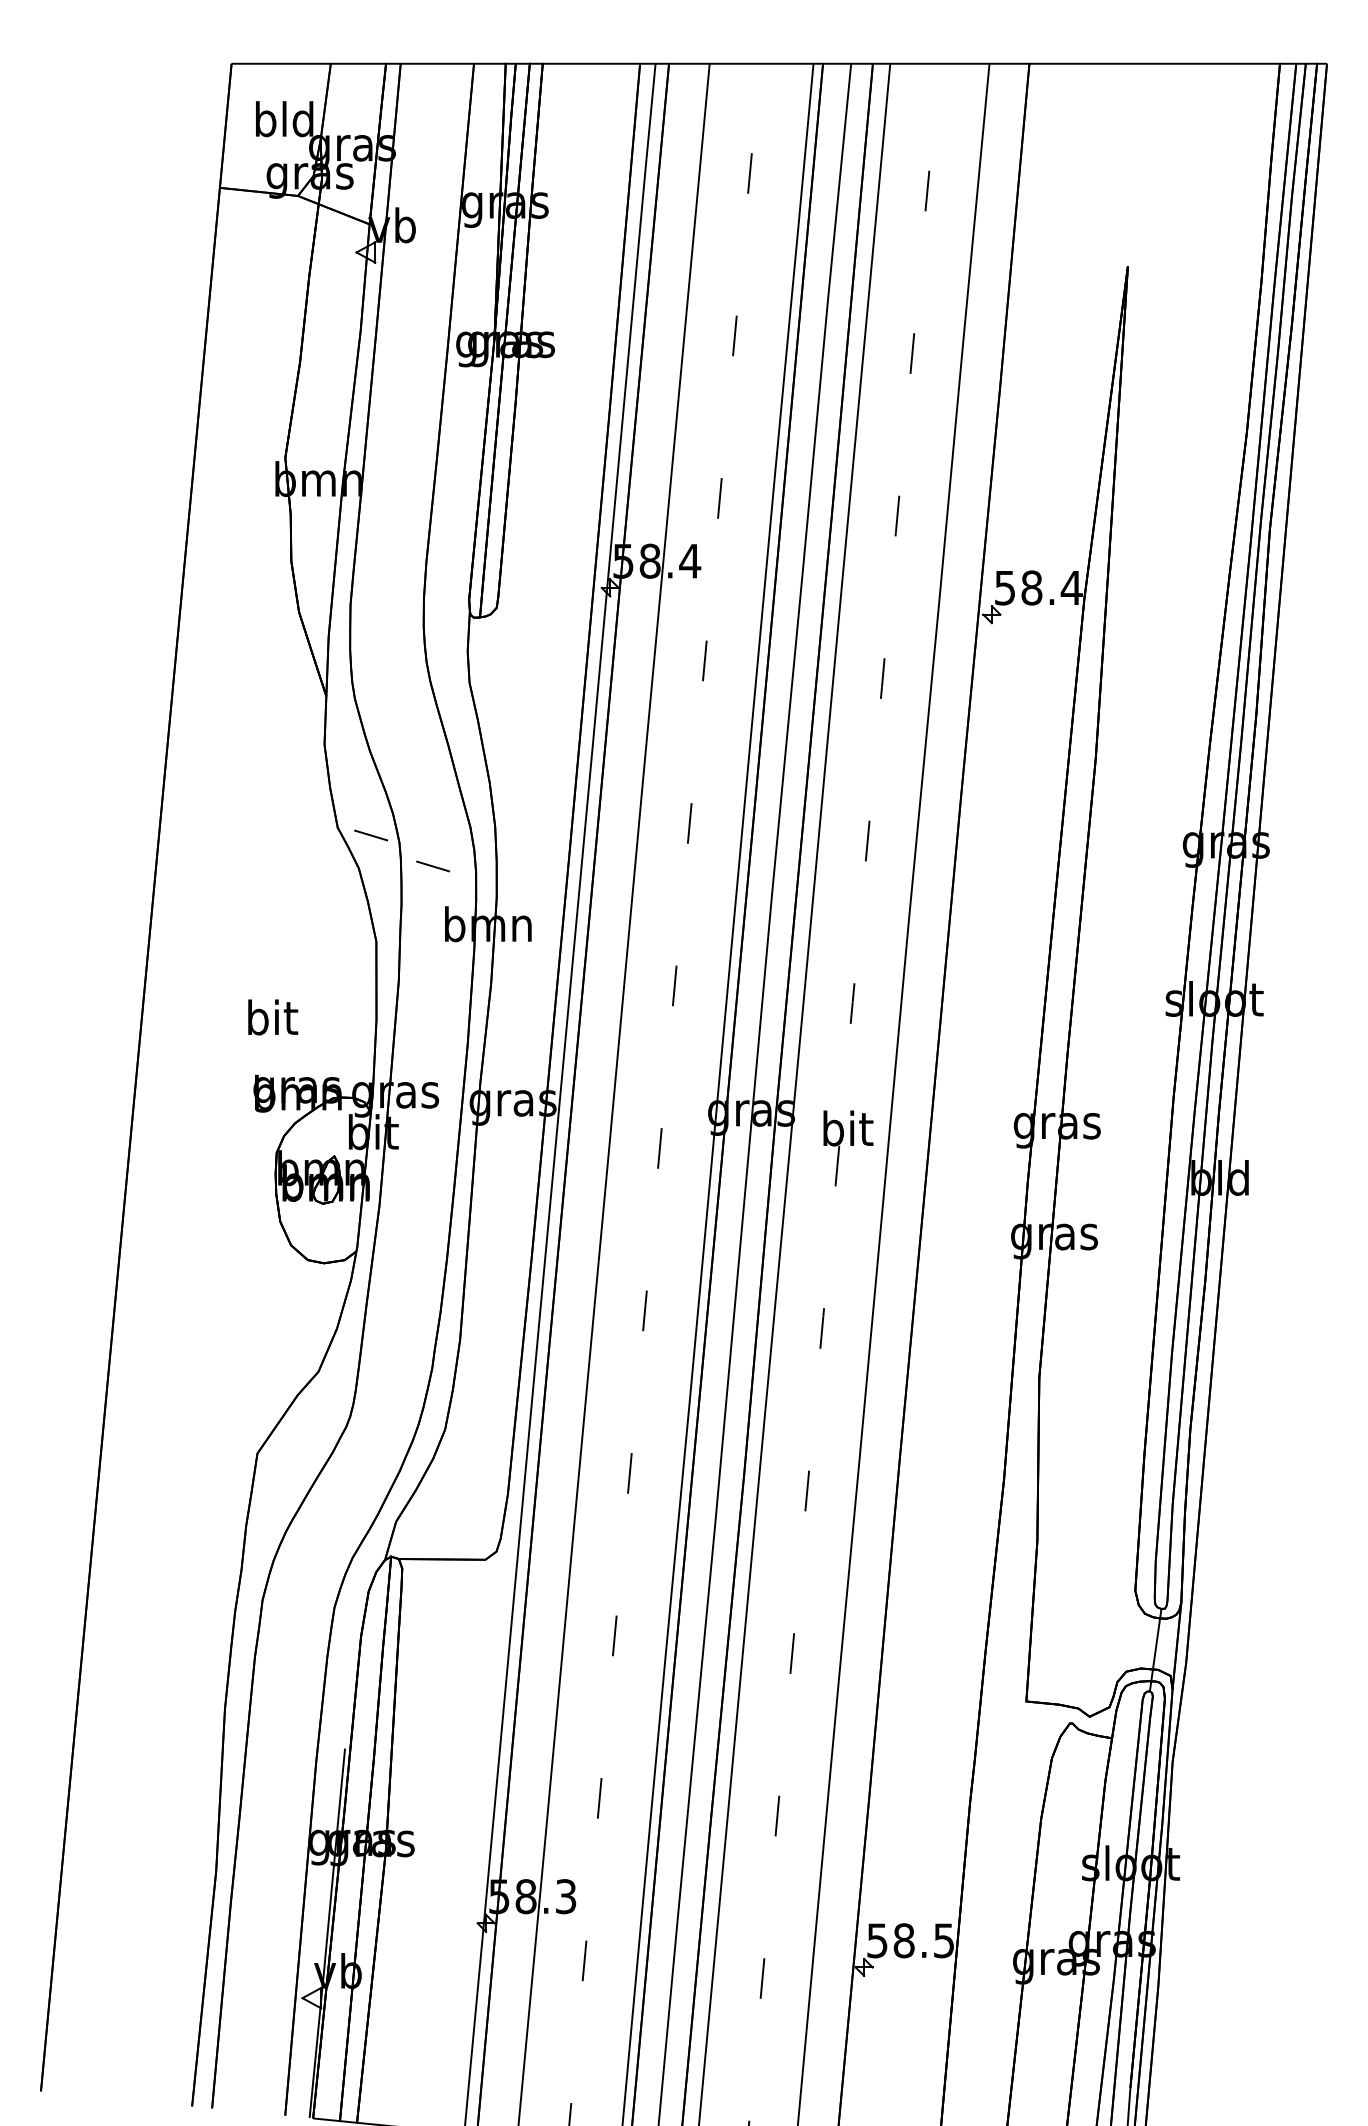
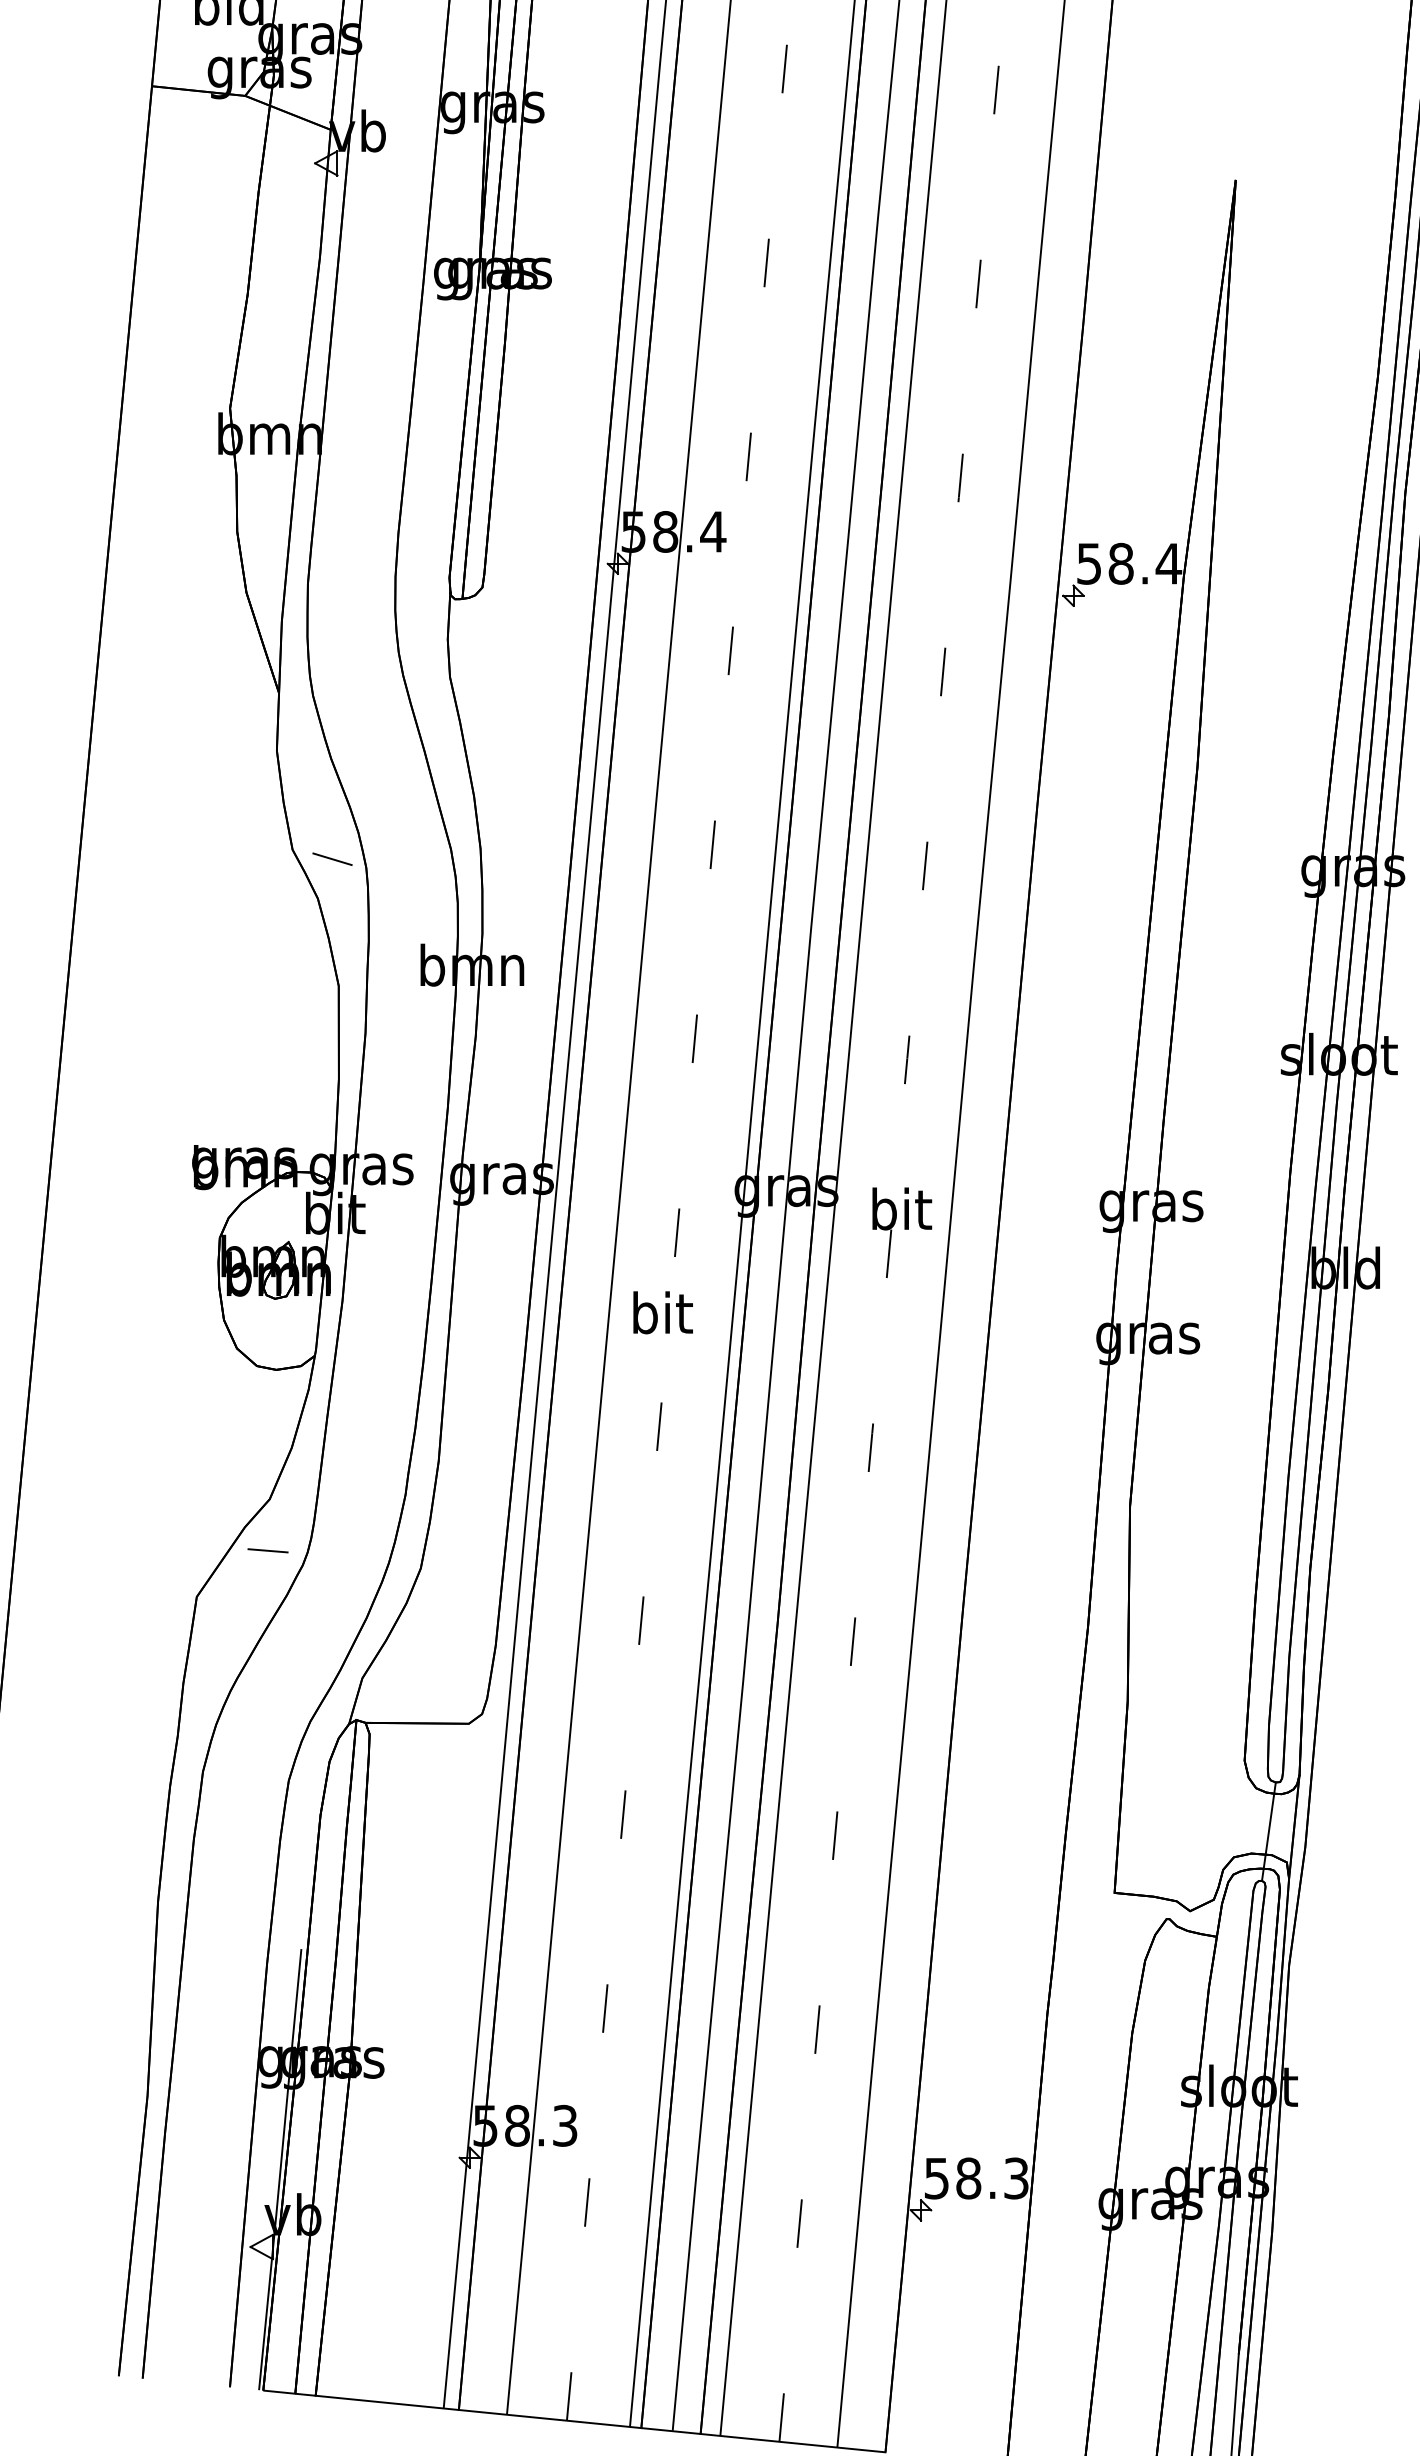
line: (433, 866) -> (406, 896), removed
text: (273, 1017) -> (663, 1312), moved
line: (316, 1414) -> (267, 1550), added
text: (944, 1940) -> (1016, 2178), 58.5 -> 58.3

